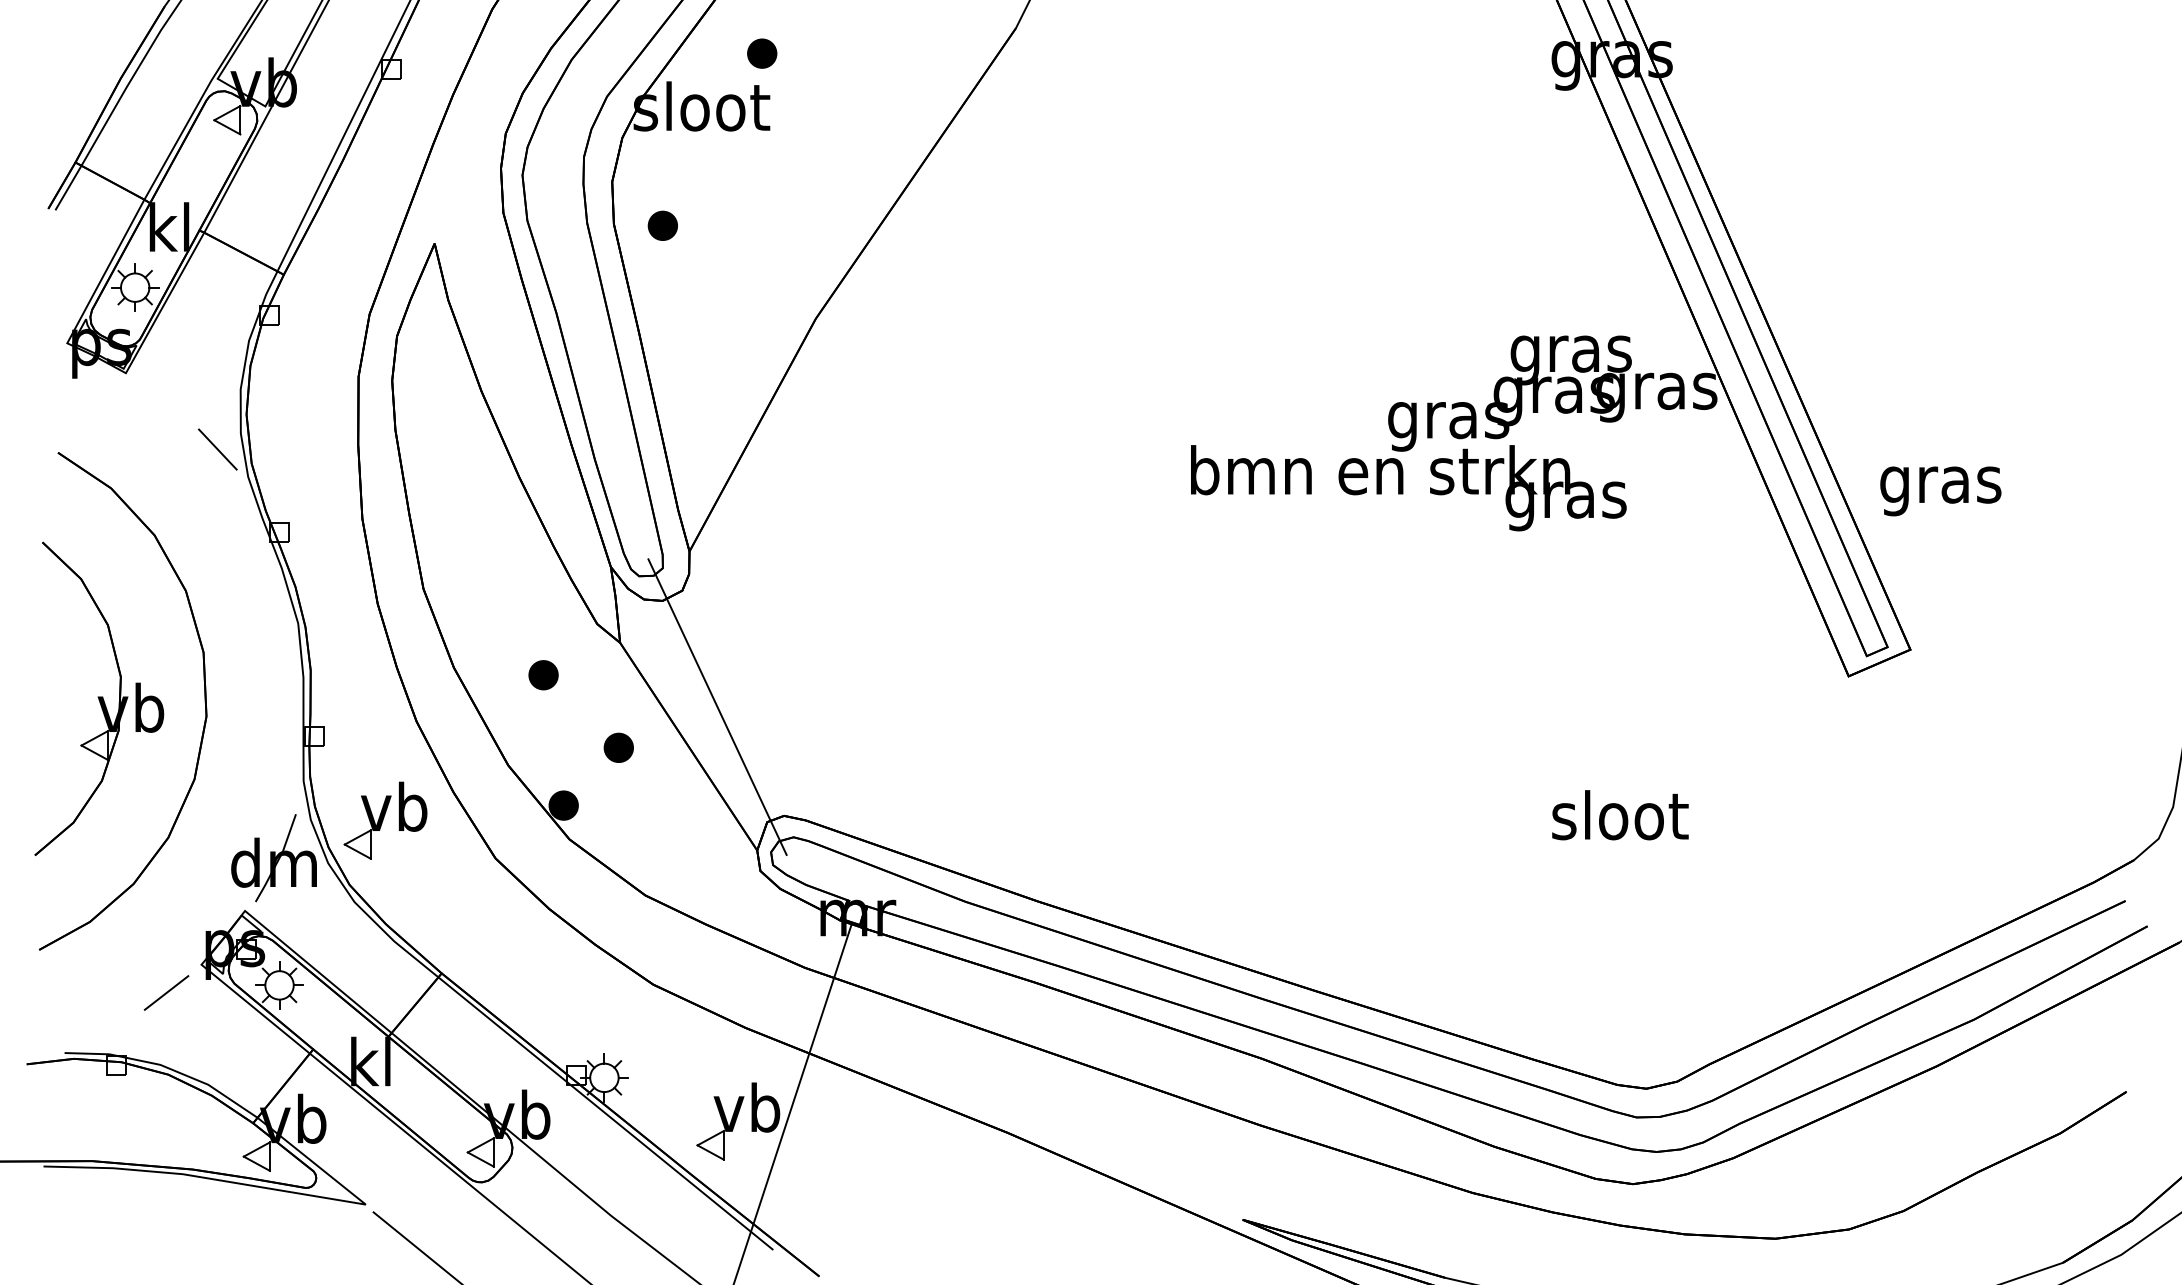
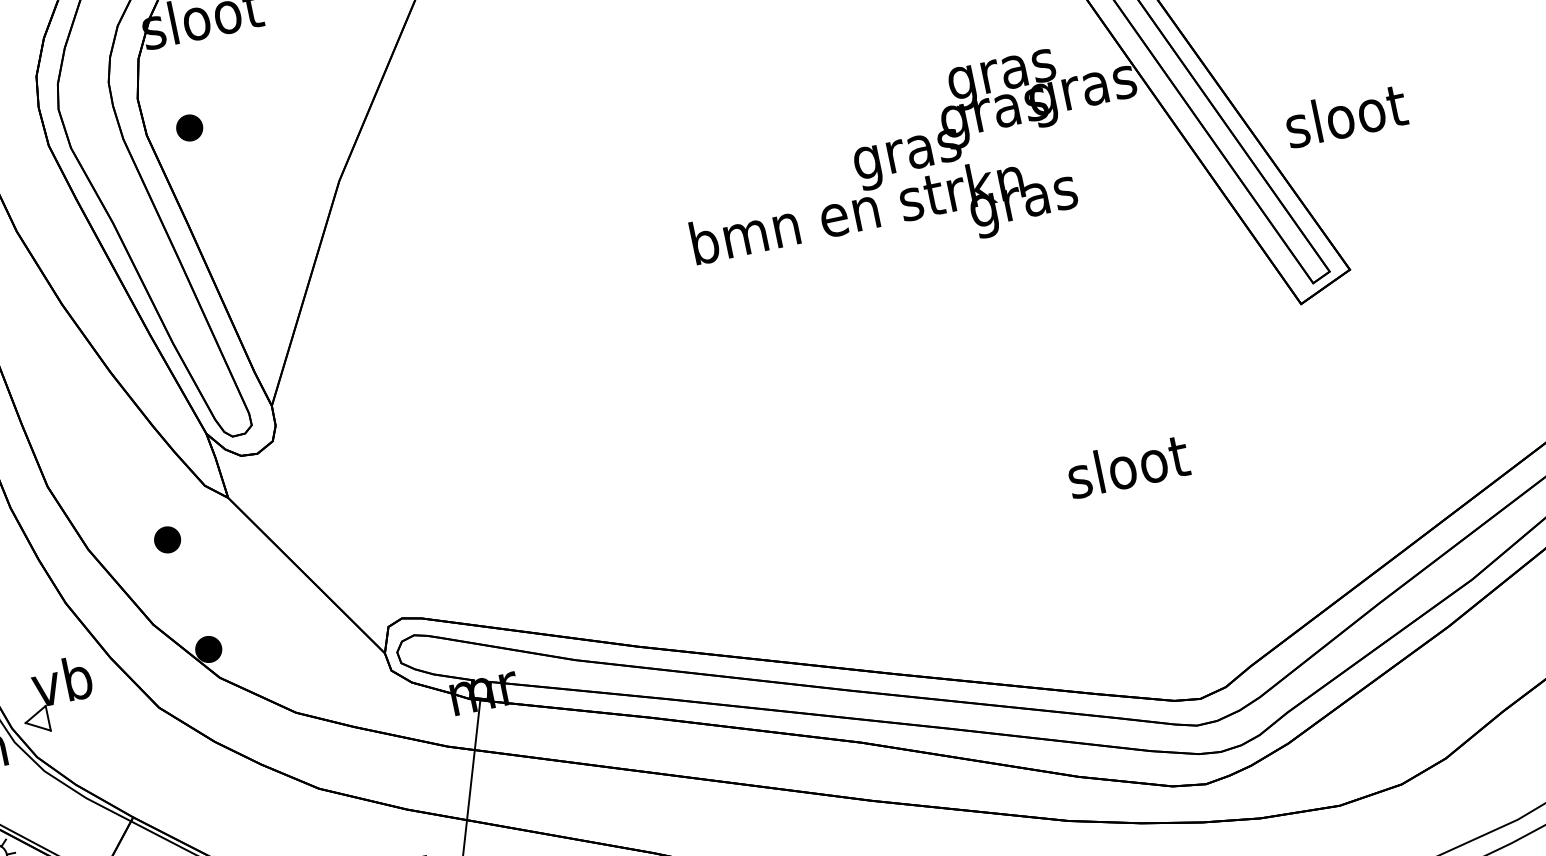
text: (1941, 484) -> (1346, 120), gras -> sloot
line: (717, 706) -> (324, 535), removed
part: (618, 747) -> (245, 589), removed

